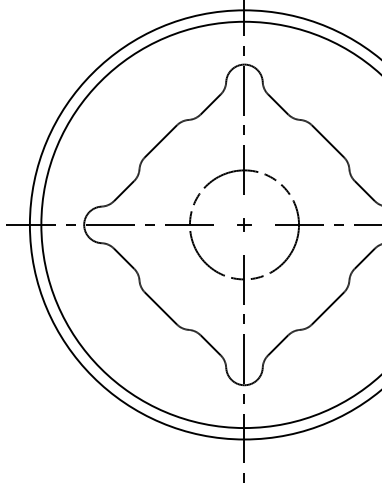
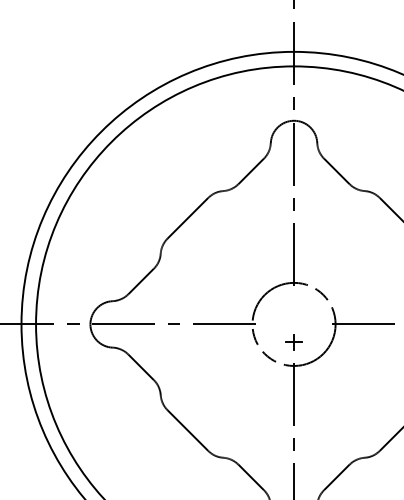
circle: (244, 224) -> (294, 323), size x0.6
part: (244, 224) -> (294, 341), moved

